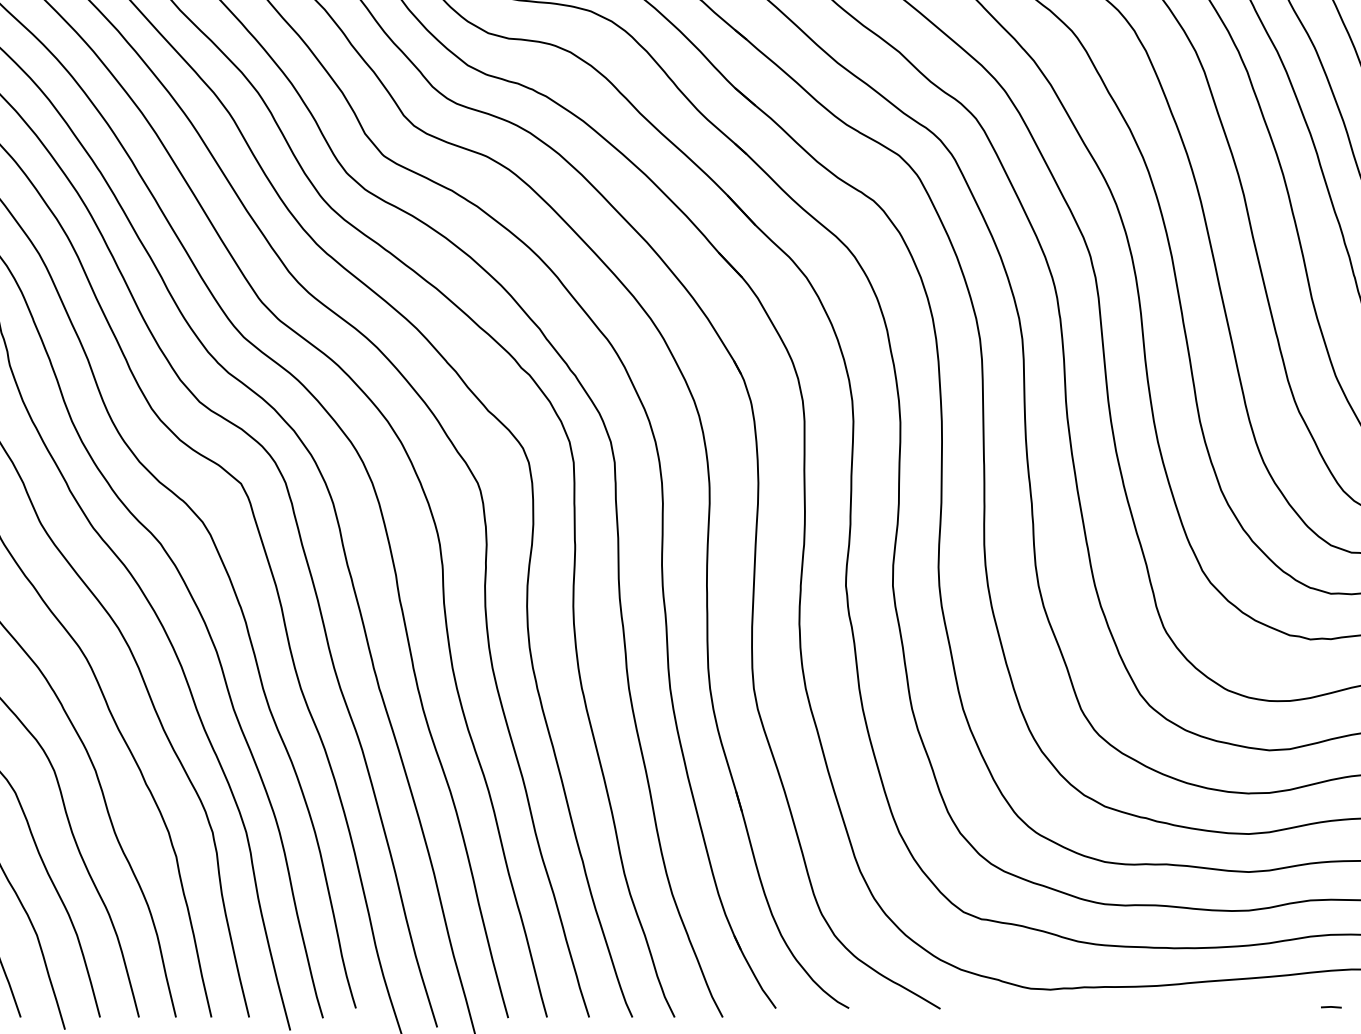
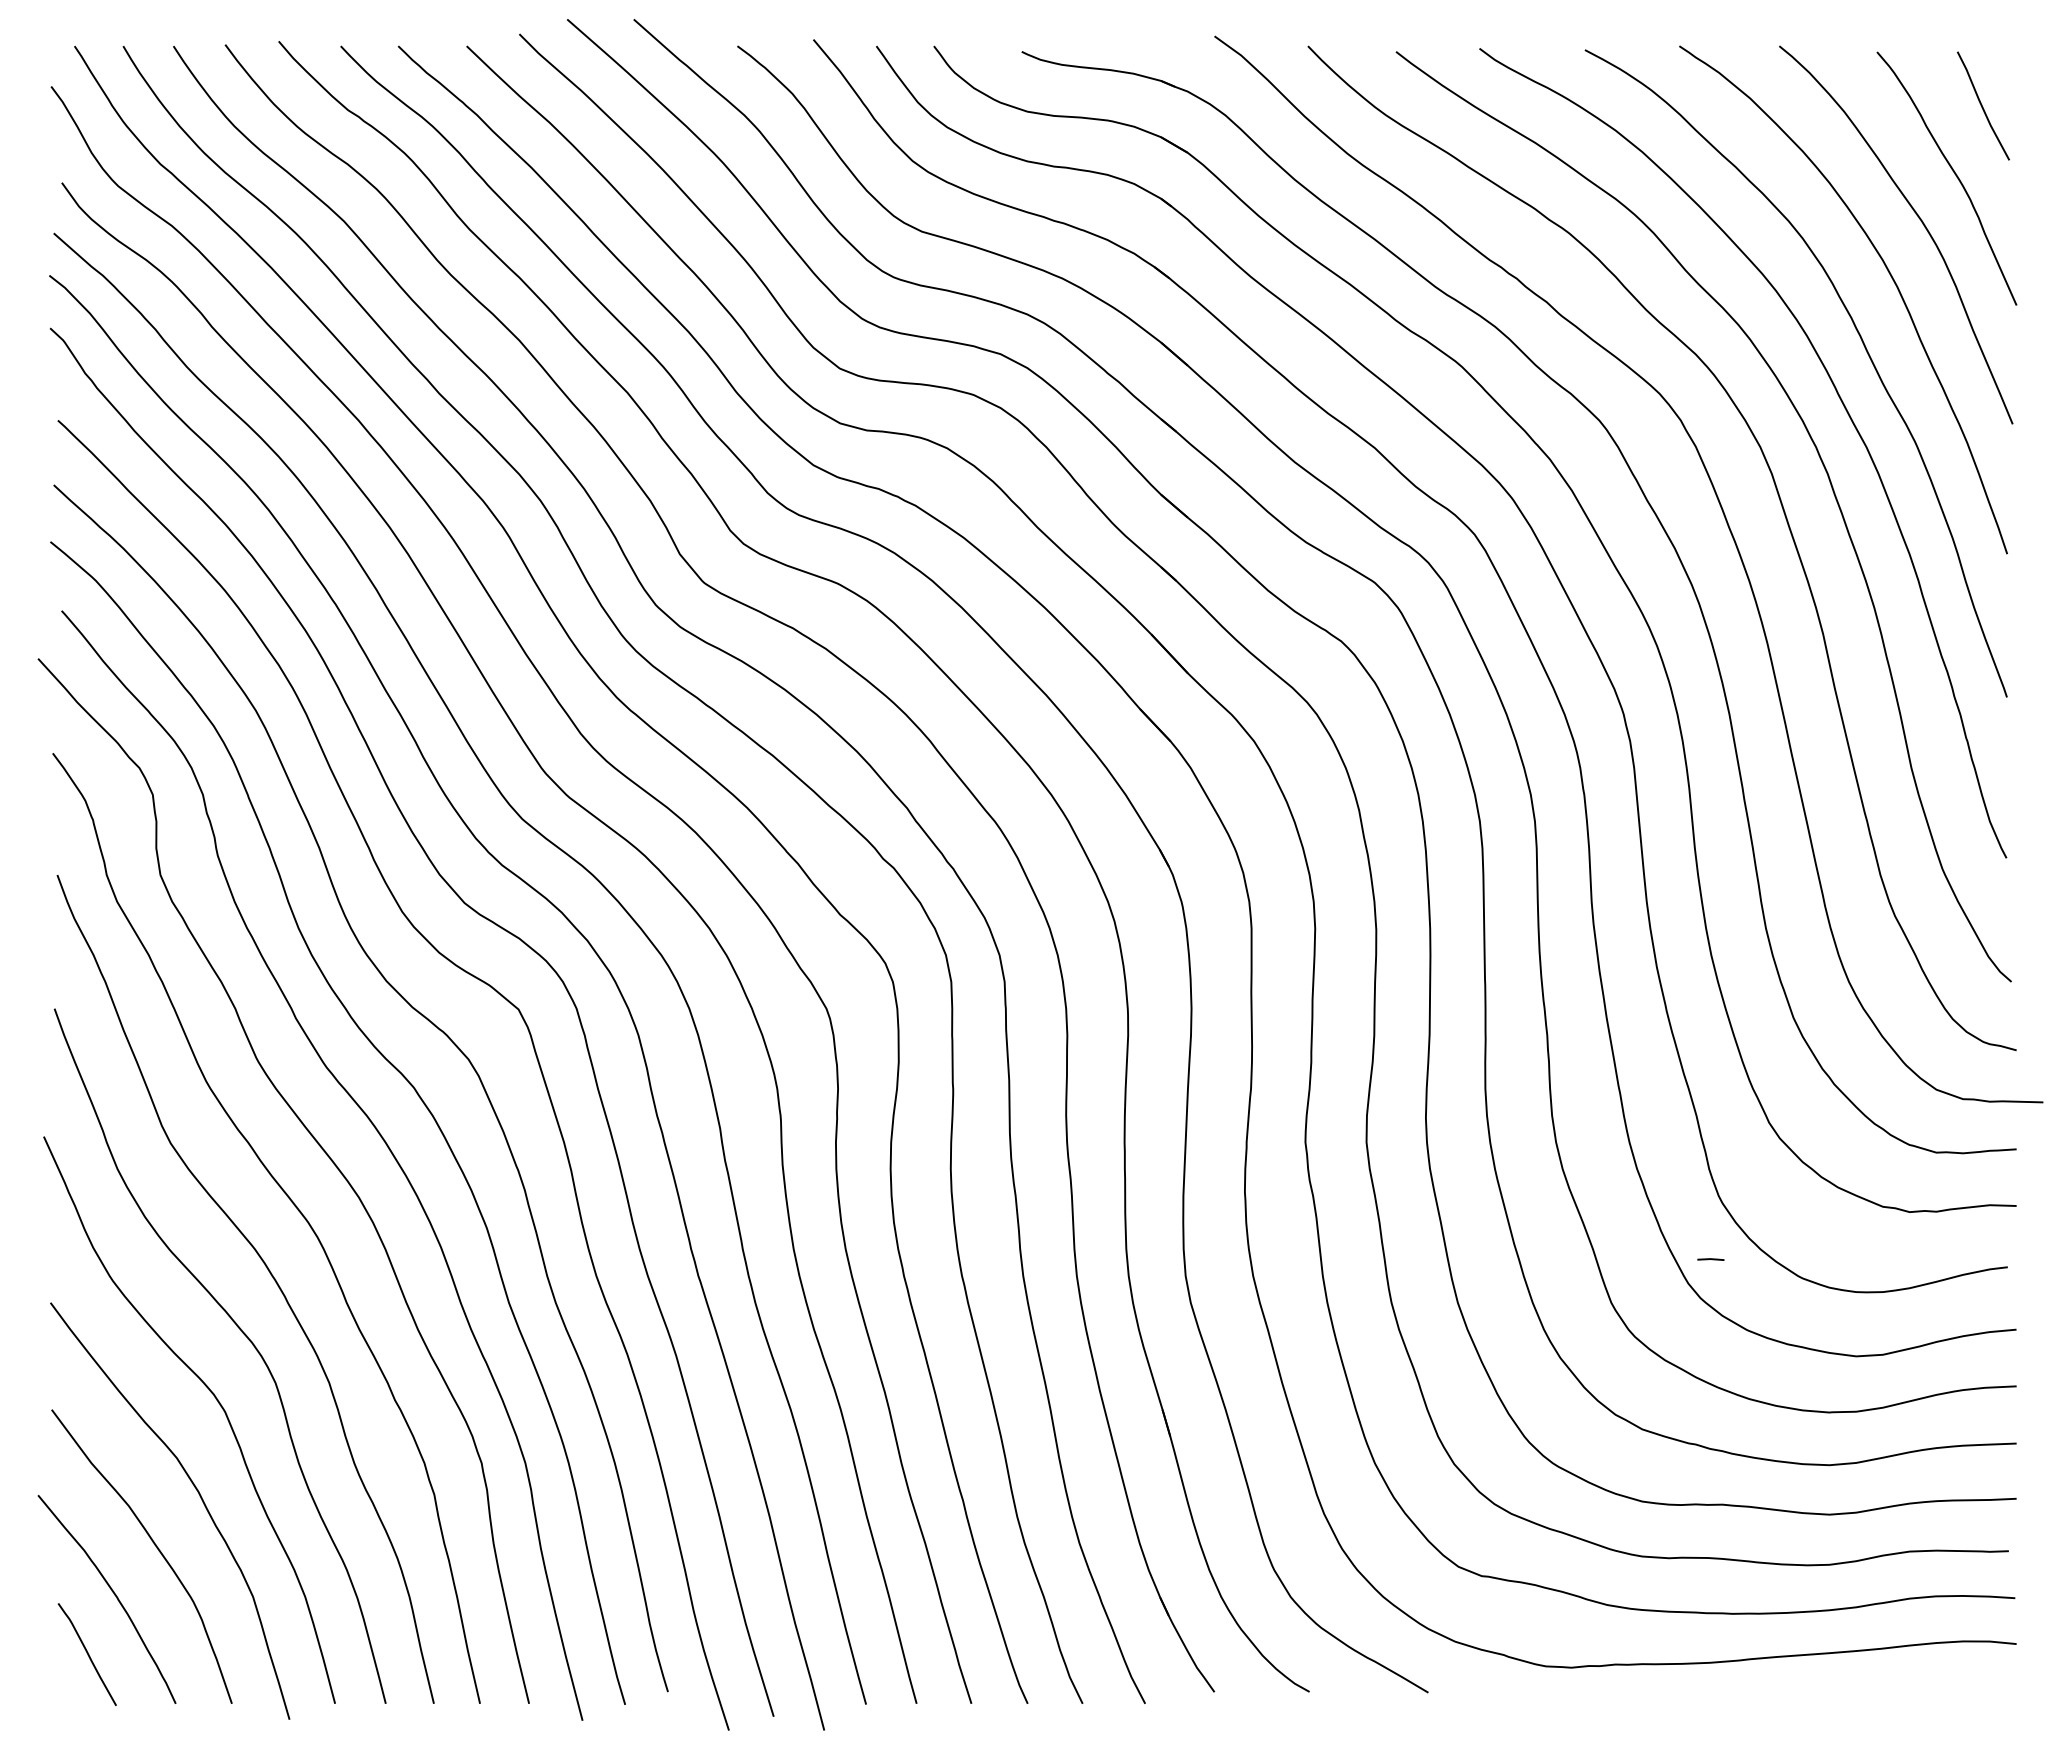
line: (1331, 1007) -> (1710, 1259), moved

